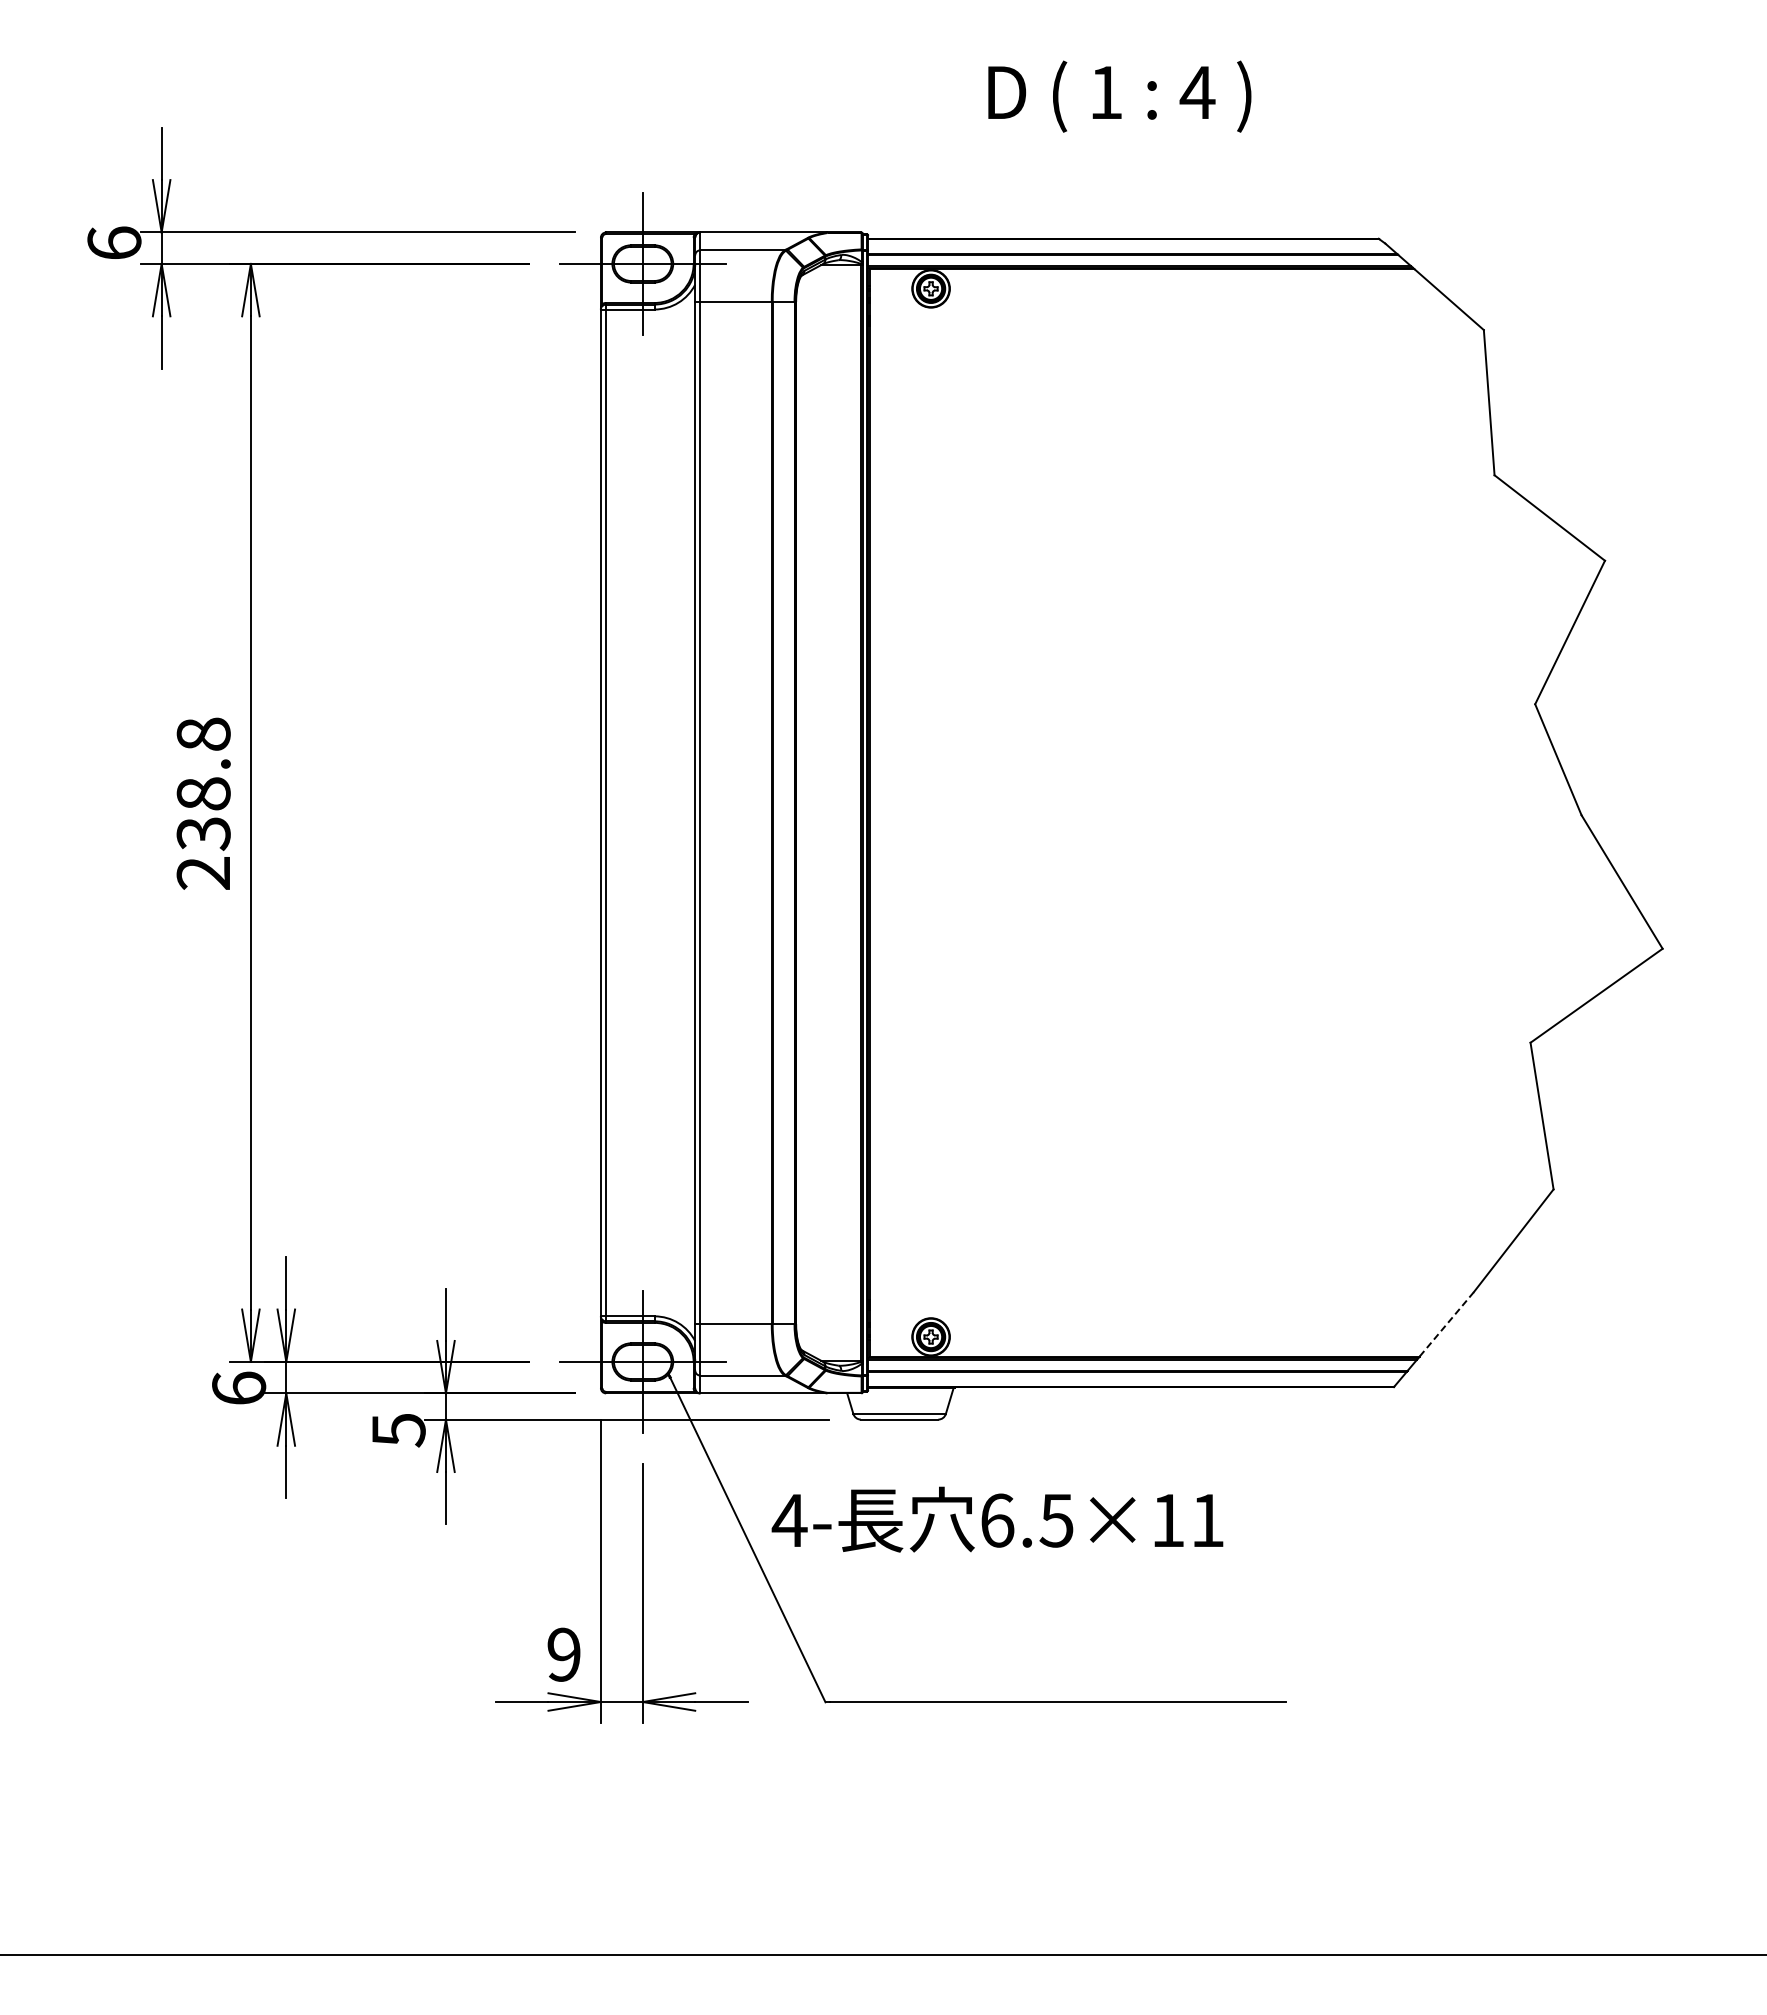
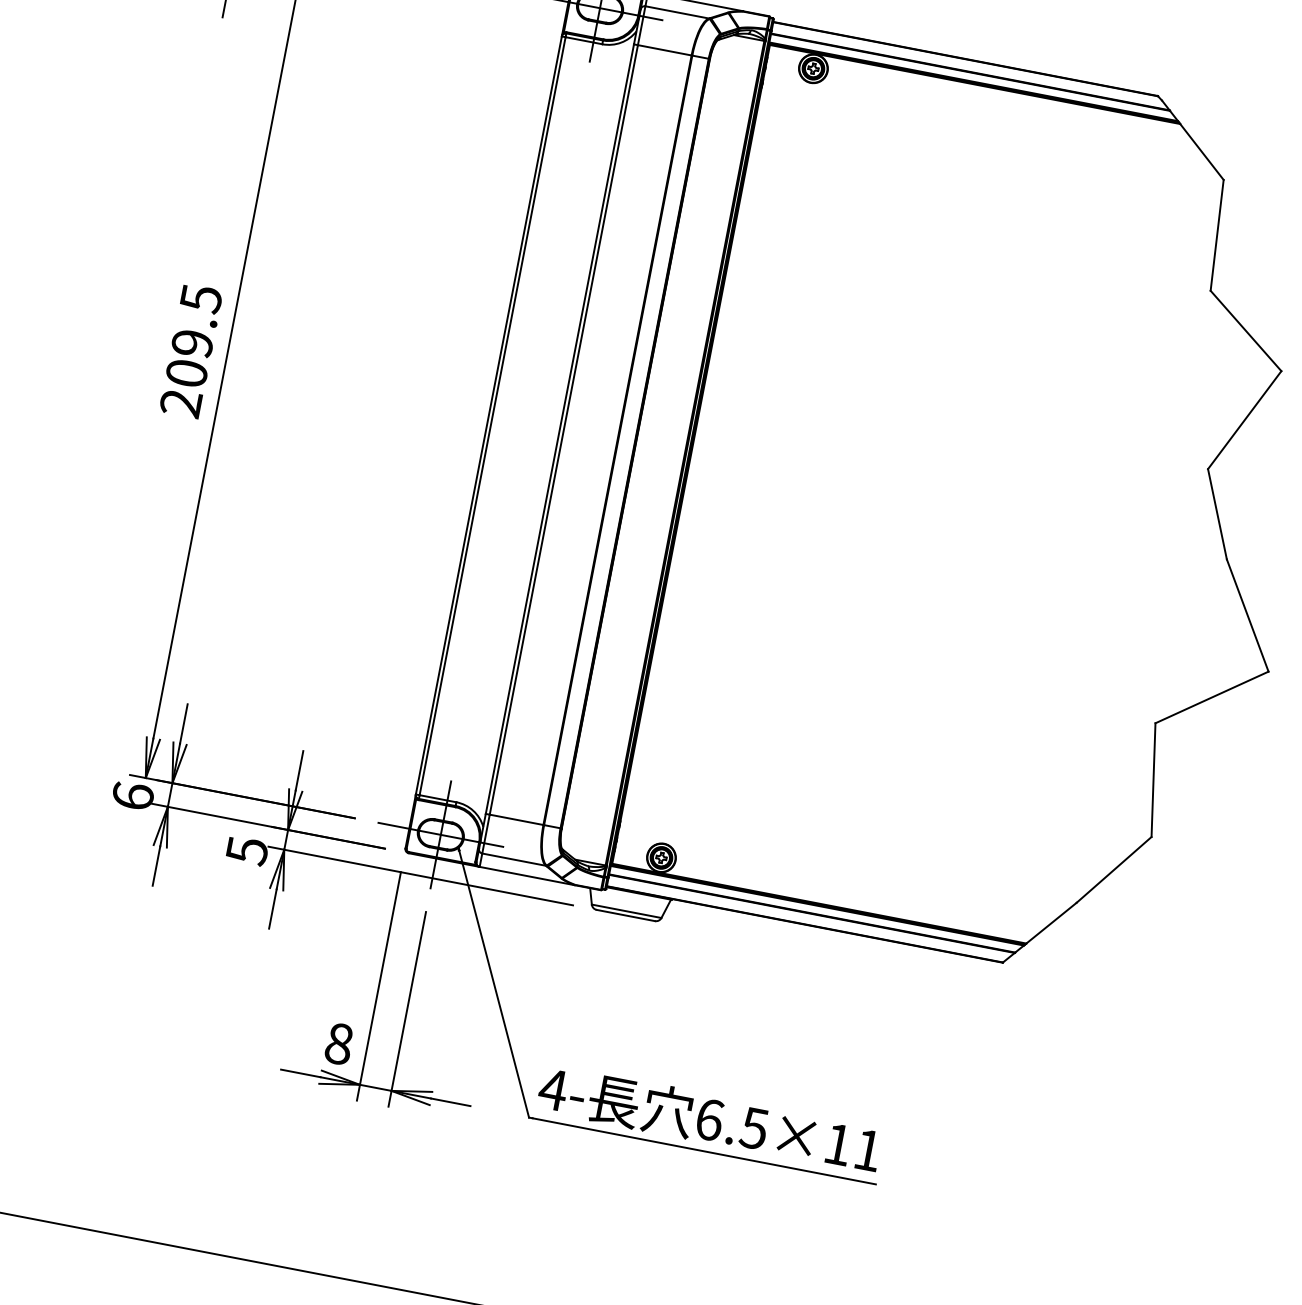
text: (203, 784) -> (193, 336), 238.8 -> 209.5
line: (1446, 1324) -> (1051, 923), dashed -> solid
text: (997, 1519) -> (709, 1119), moved
text: (563, 1654) -> (338, 1043), 9 -> 8

